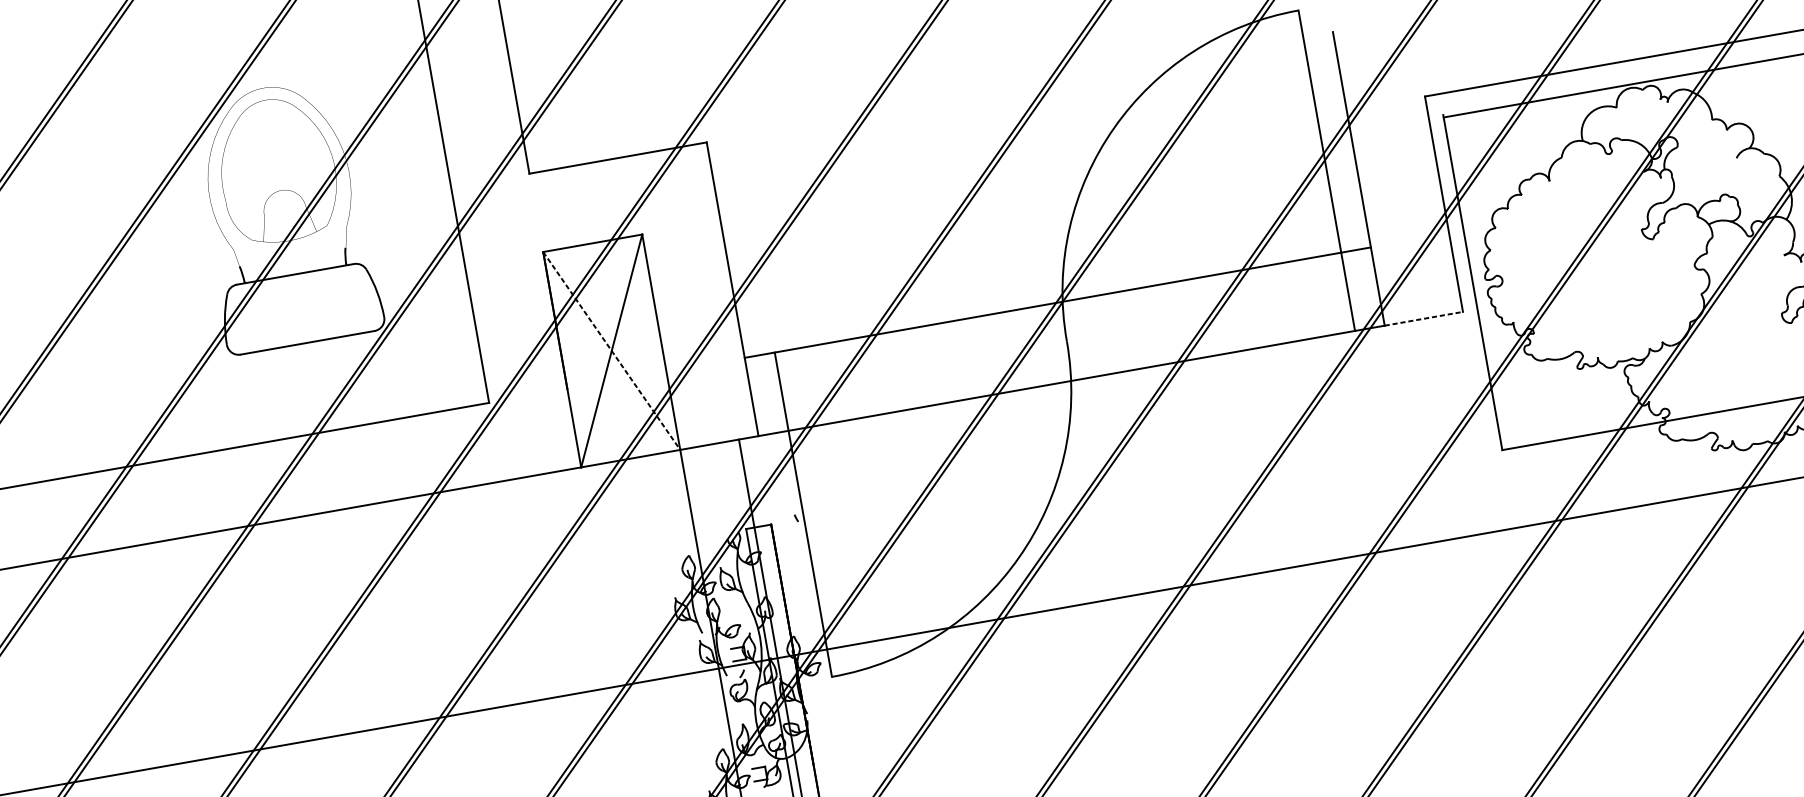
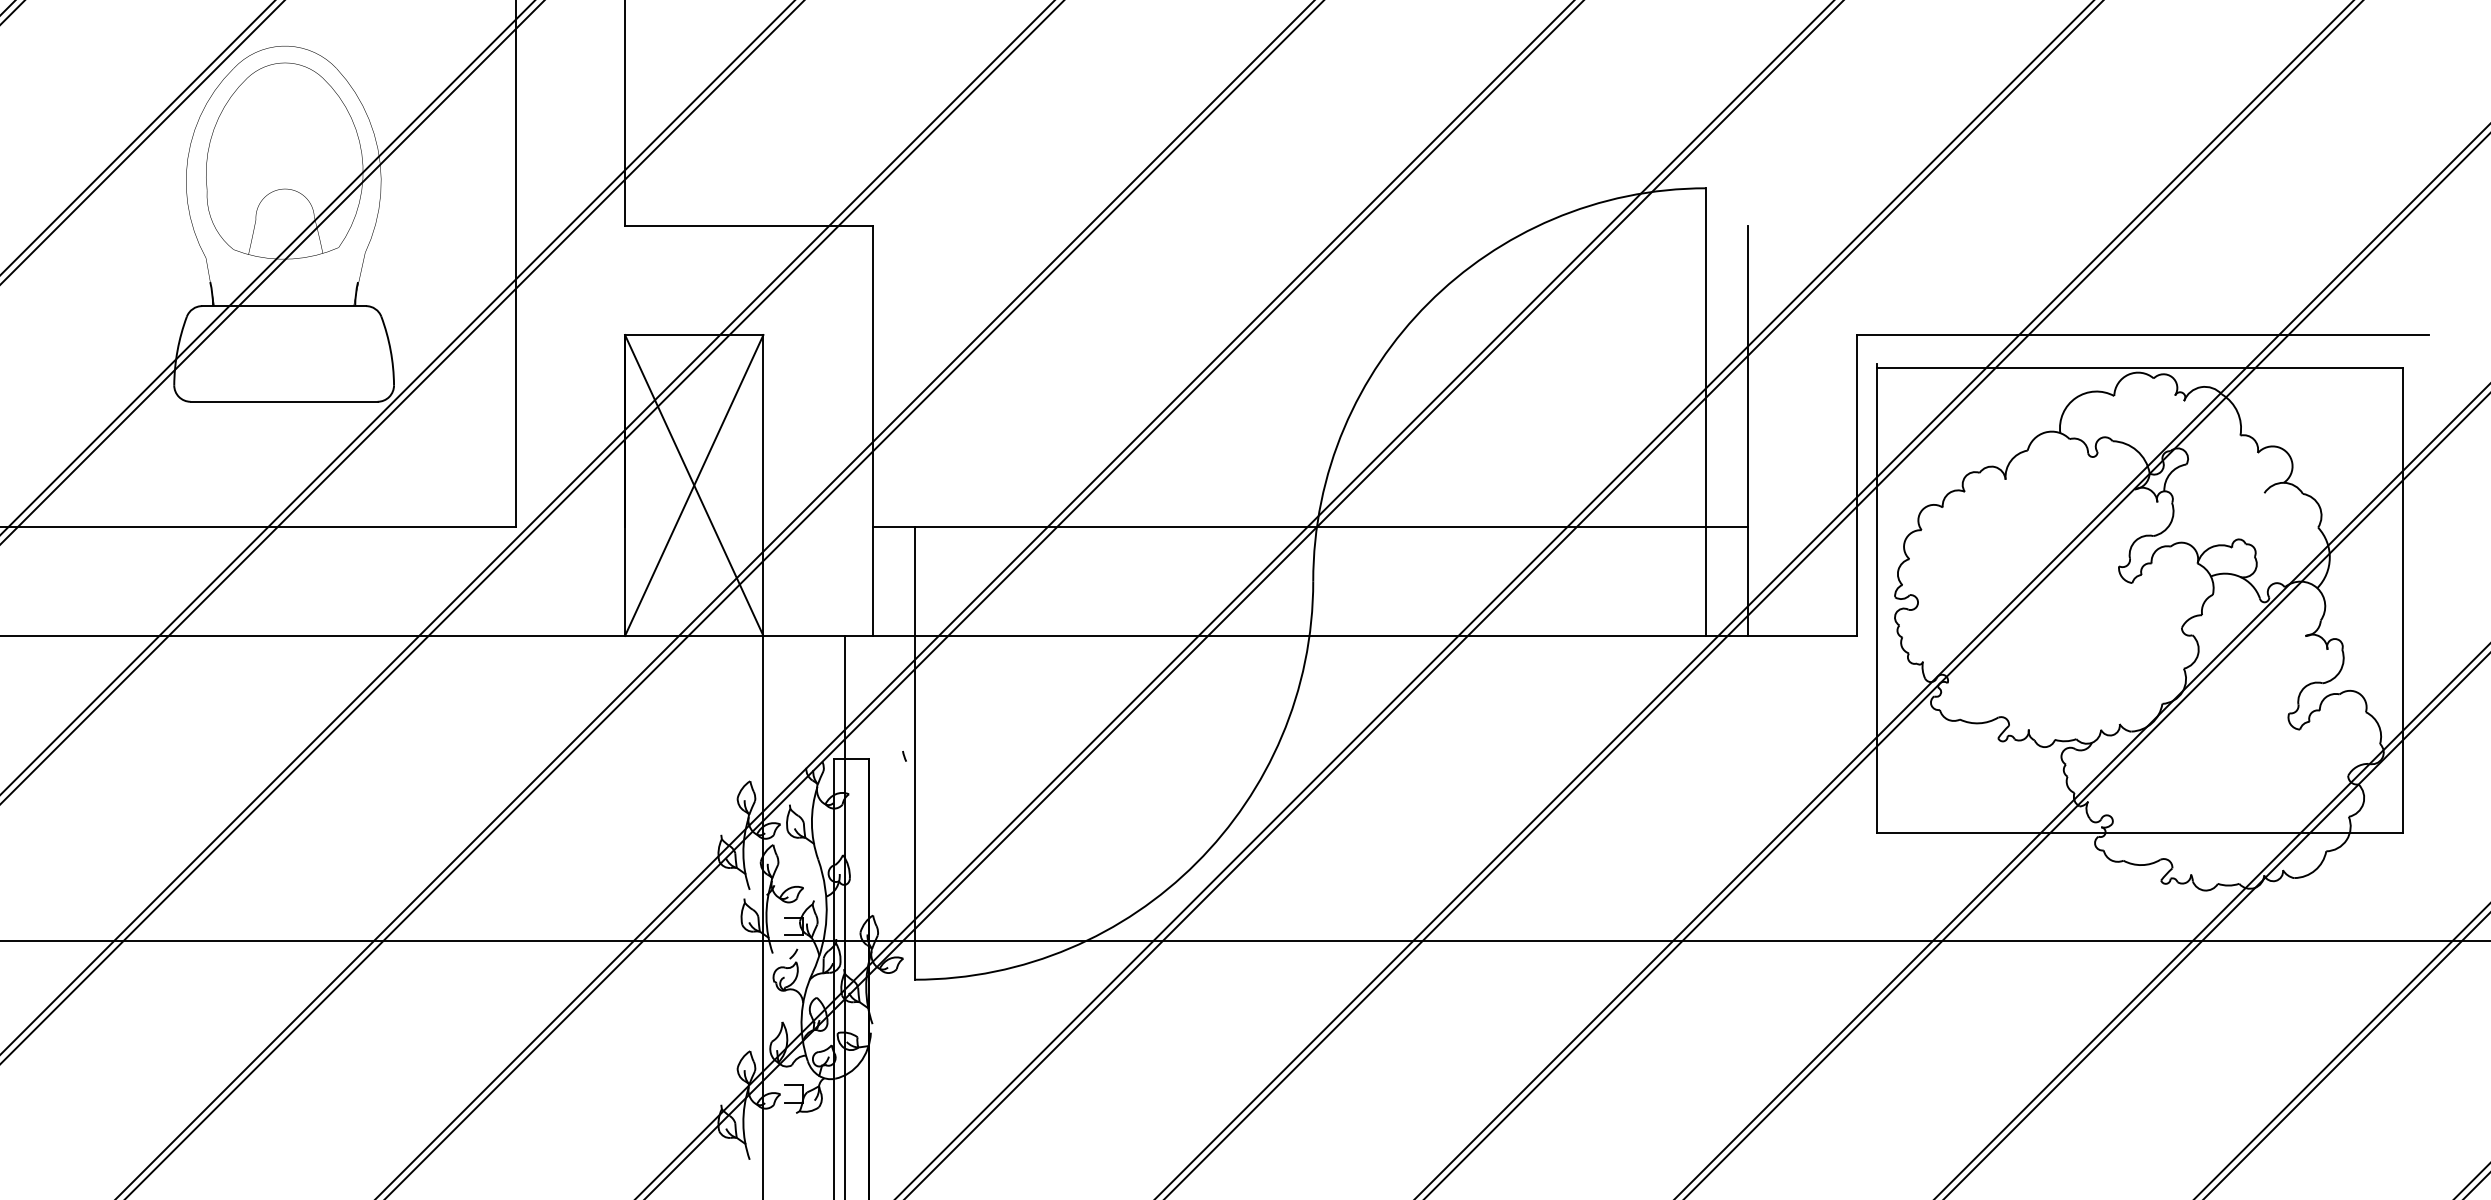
line: (1423, 318) -> (1802, 635), dashed -> solid
line: (611, 350) -> (694, 485), dashed -> solid

